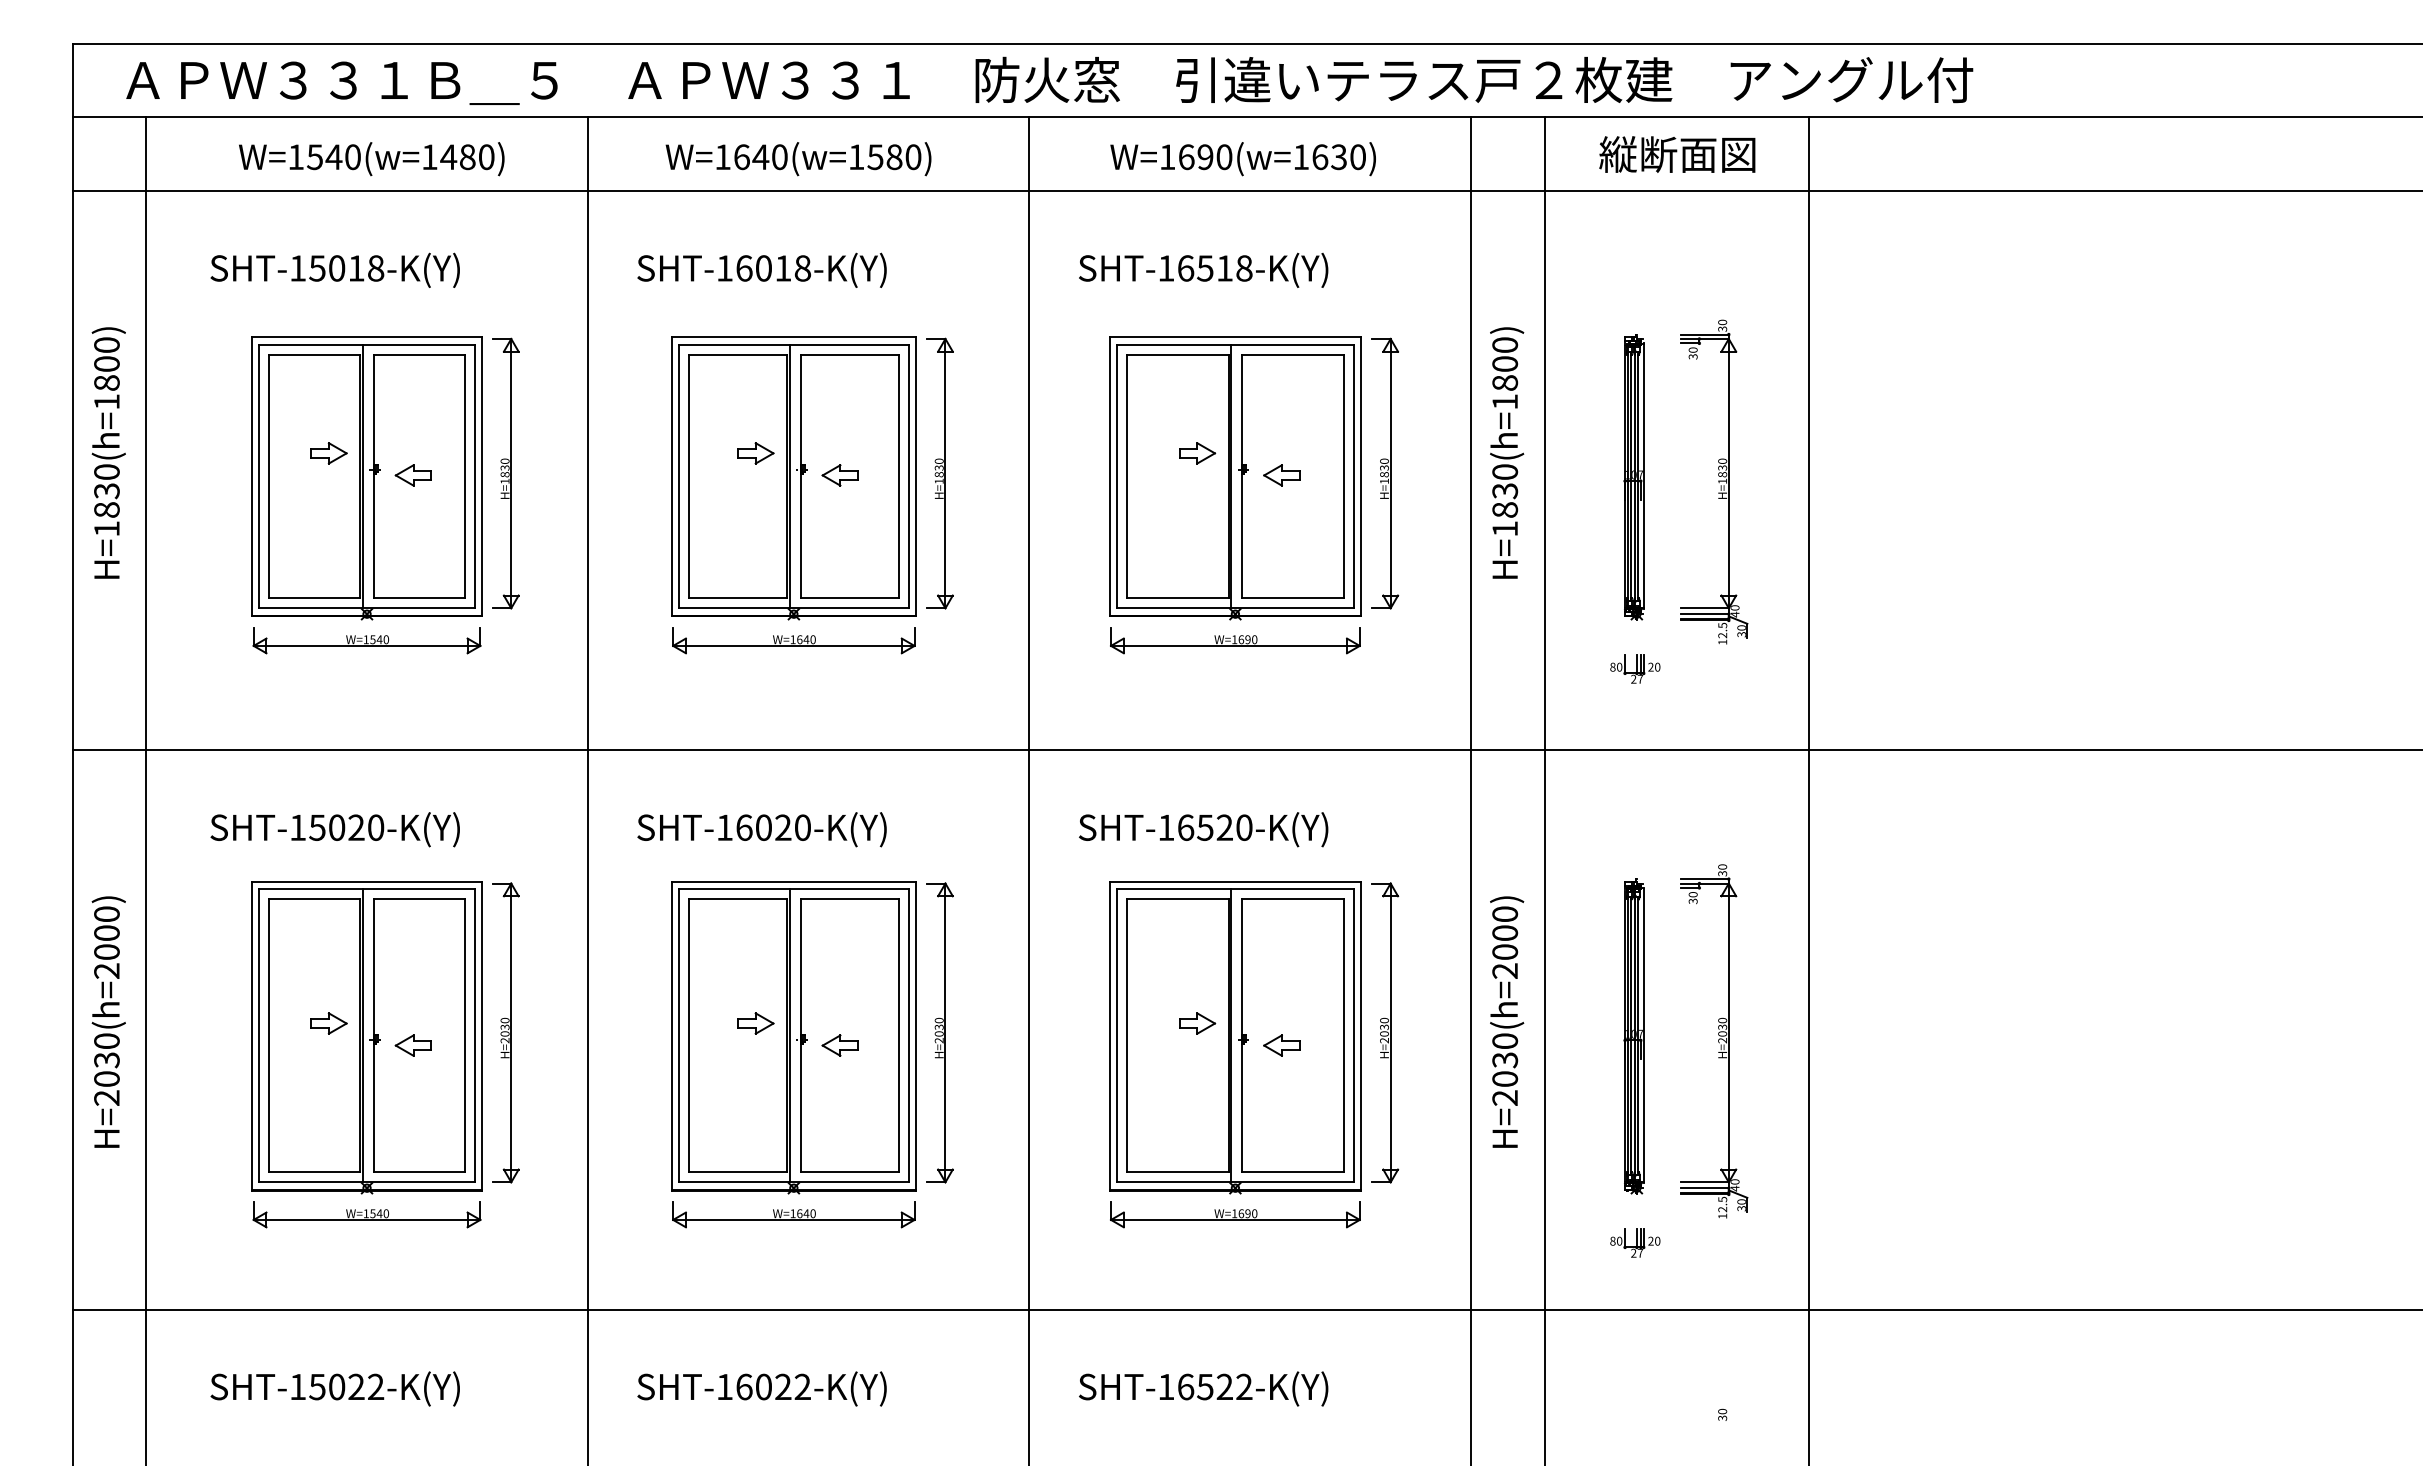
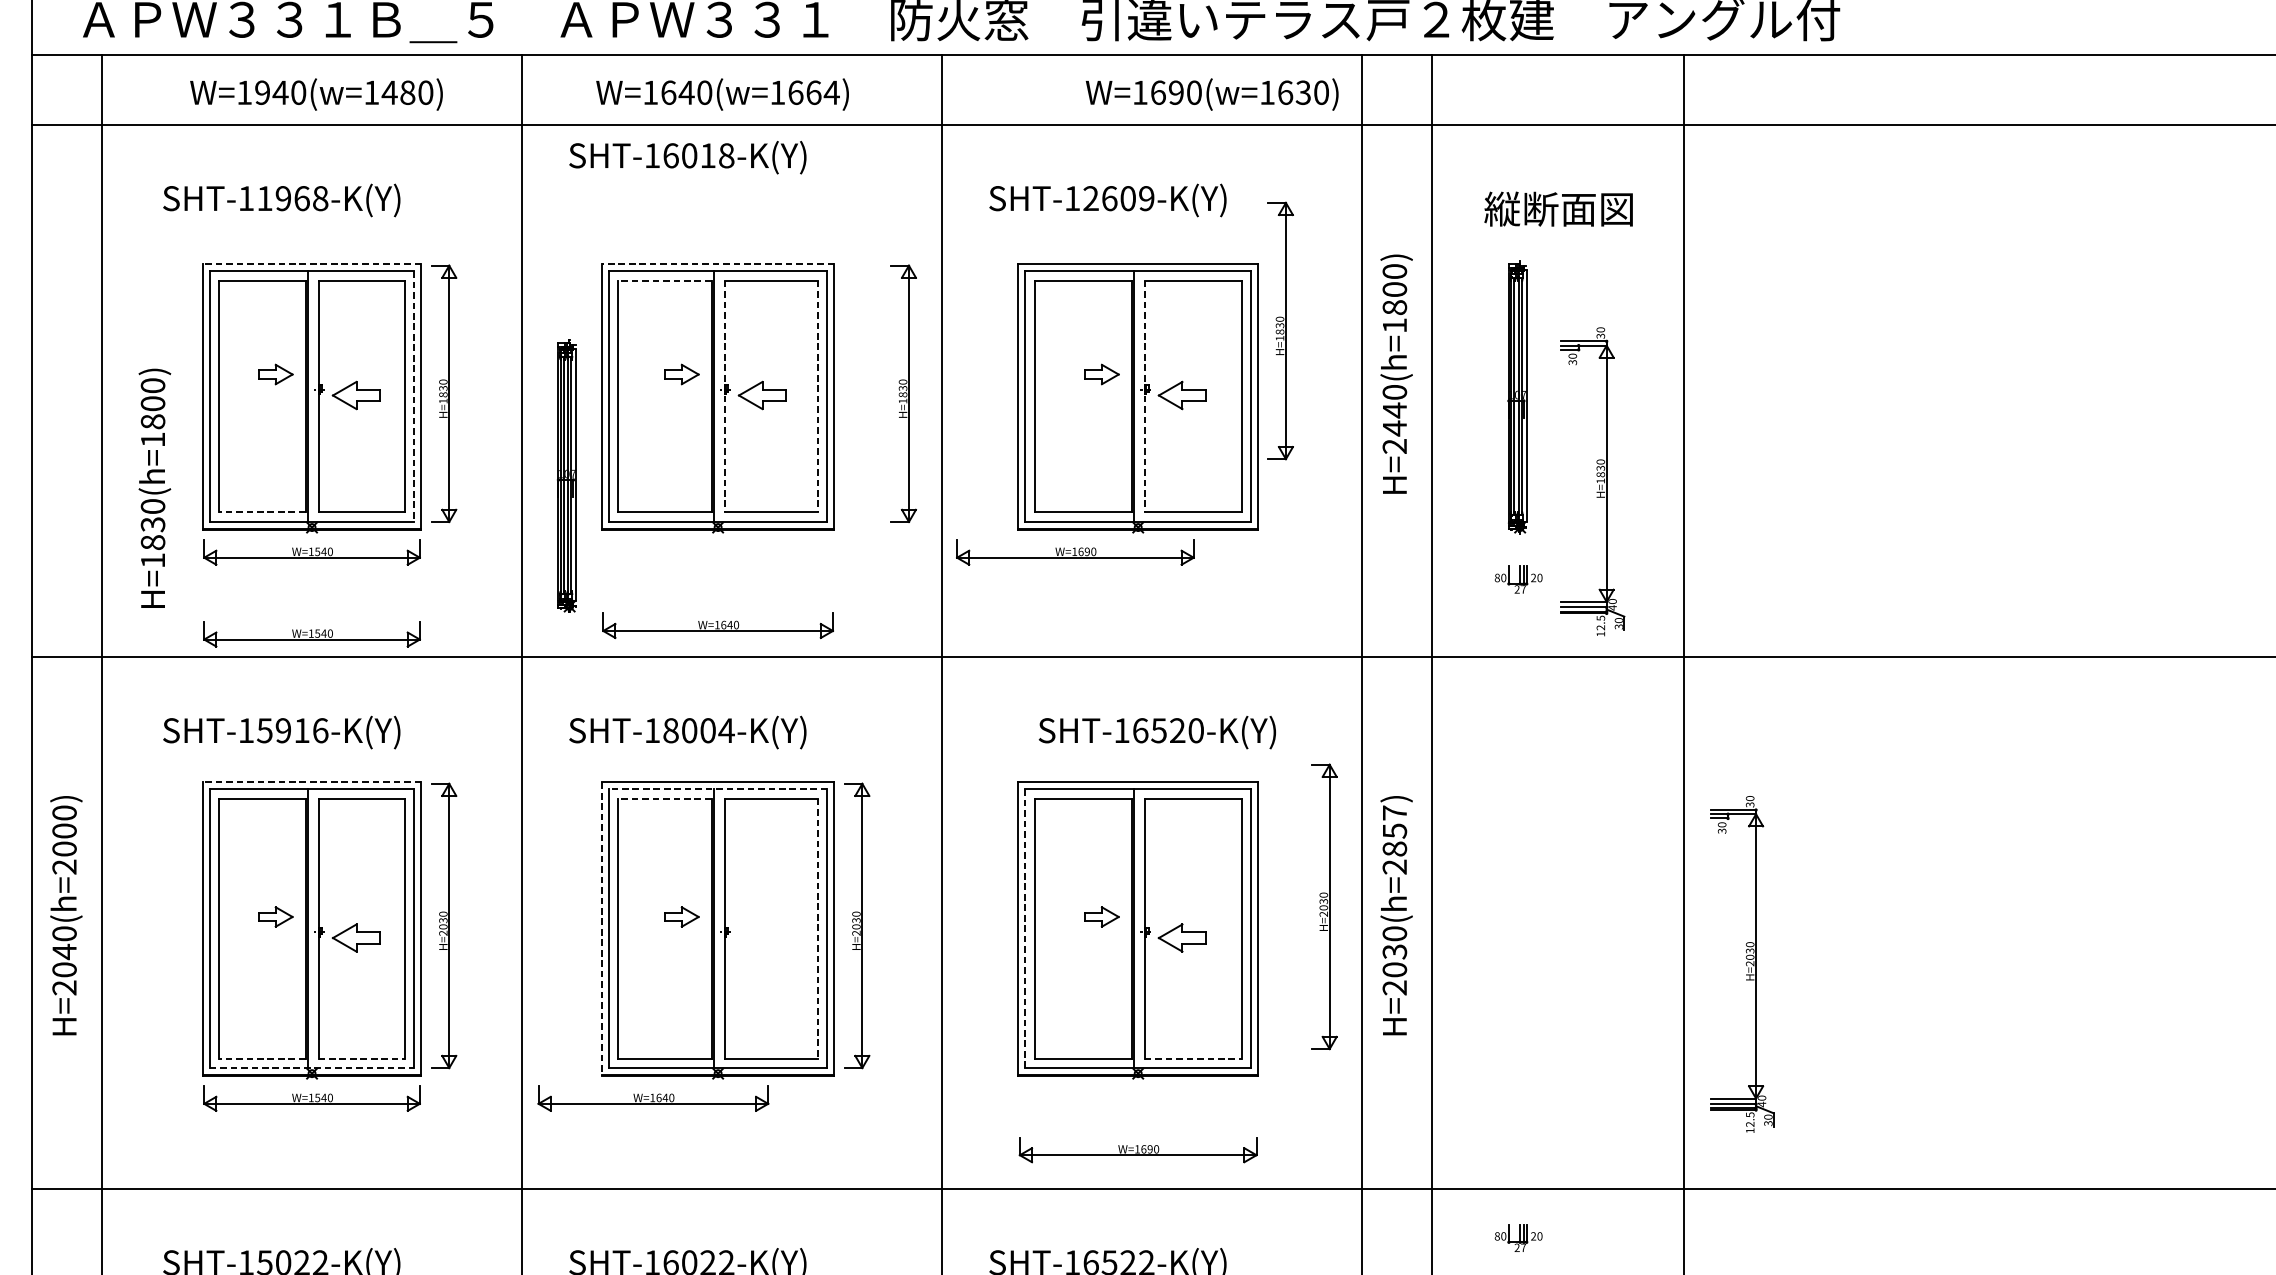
text: (1677, 154) -> (1558, 209), moved
text: (314, 157) -> (262, 93), W=1540(w=1480) -> W=1940(w=1480)
text: (894, 157) -> (813, 93), W=1640(w=1580) -> W=1640(w=1664)
text: (1242, 159) -> (1211, 94), moved
text: (336, 268) -> (282, 198), SHT-15018-K(Y) -> SHT-11968-K(Y)
text: (1214, 268) -> (1118, 198), SHT-16518-K(Y) -> SHT-12609-K(Y)
text: (761, 269) -> (687, 156), moved
line: (367, 337) -> (312, 264), solid -> dashed
line: (793, 337) -> (717, 264), solid -> dashed
line: (737, 354) -> (664, 280), solid -> dashed
text: (108, 452) -> (154, 487), moved
part: (939, 473) -> (903, 393), moved
part: (1385, 473) -> (1281, 330), moved
part: (412, 475) -> (355, 395), size x1.4
part: (839, 475) -> (761, 395), size x1.4
part: (1281, 475) -> (1182, 395), size x1.4
line: (474, 476) -> (414, 396), solid -> dashed
line: (800, 476) -> (724, 396), solid -> dashed
line: (898, 476) -> (817, 396), solid -> dashed
line: (1242, 476) -> (1144, 396), solid -> dashed
part: (1714, 481) -> (1593, 481), moved
text: (1505, 509) -> (1395, 427), H=1830(h=1800) -> H=2440(h=1800)
part: (634, 560) -> (566, 476), added
line: (314, 598) -> (262, 512), solid -> dashed
part: (793, 640) -> (717, 625), moved
part: (1235, 640) -> (1075, 552), moved
part: (366, 726) -> (311, 634), added
text: (356, 827) -> (302, 730), SHT-15020-K(Y) -> SHT-15916-K(Y)
text: (773, 827) -> (698, 730), SHT-16020-K(Y) -> SHT-18004-K(Y)
text: (1203, 829) -> (1157, 732), moved
line: (367, 882) -> (312, 782), solid -> dashed
line: (793, 889) -> (717, 789), solid -> dashed
line: (737, 899) -> (664, 798), solid -> dashed
text: (1505, 932) -> (1395, 830), H=2030(h=2000) -> H=2030(h=2857)
part: (1385, 1032) -> (1324, 906), moved
line: (898, 1035) -> (817, 928), solid -> dashed
line: (1116, 1035) -> (1025, 928), solid -> dashed
line: (671, 1036) -> (601, 929), solid -> dashed
part: (1633, 1036) -> (1516, 929), removed
part: (1714, 1041) -> (1742, 964), moved
part: (412, 1045) -> (355, 937), size x1.4
part: (839, 1045) -> (761, 937), removed
part: (1281, 1045) -> (1182, 937), size x1.4
text: (106, 1059) -> (64, 951), H=2030(h=2000) -> H=2040(h=2000)
line: (314, 1172) -> (262, 1058), solid -> dashed
line: (419, 1172) -> (361, 1058), solid -> dashed
line: (1293, 1172) -> (1193, 1058), solid -> dashed
line: (367, 1182) -> (312, 1068), solid -> dashed
part: (793, 1214) -> (653, 1098), moved
part: (1235, 1214) -> (1138, 1150), moved
part: (1635, 1242) -> (1518, 1237), moved

